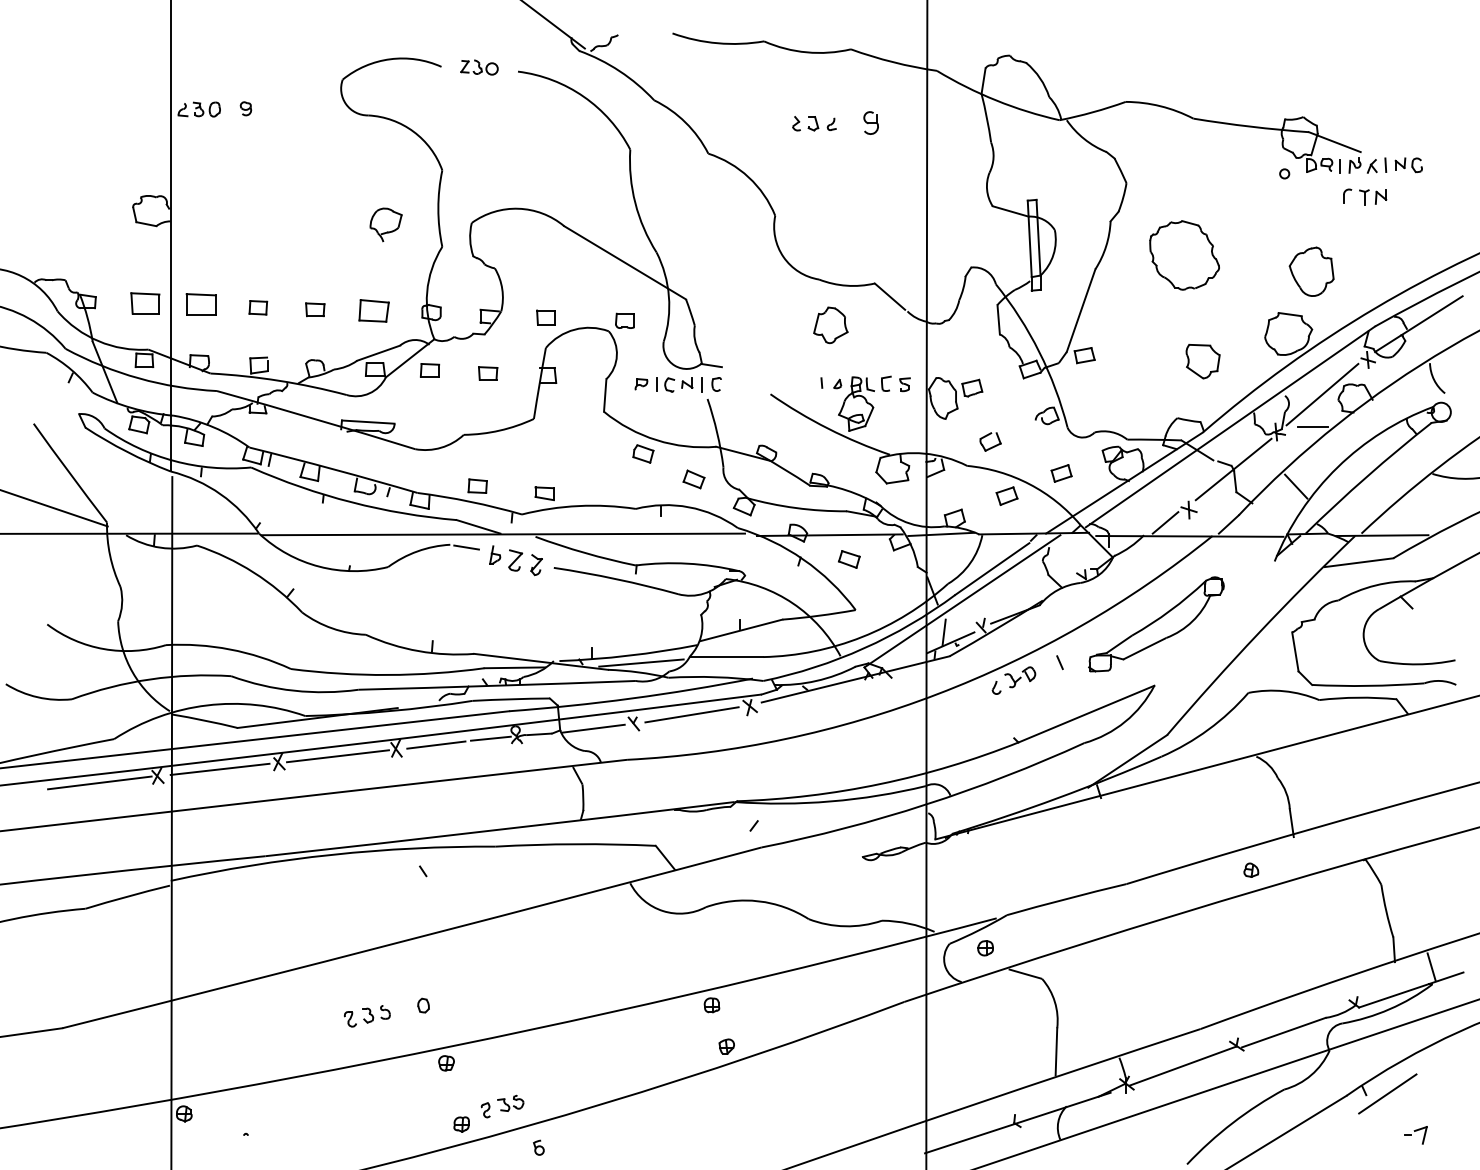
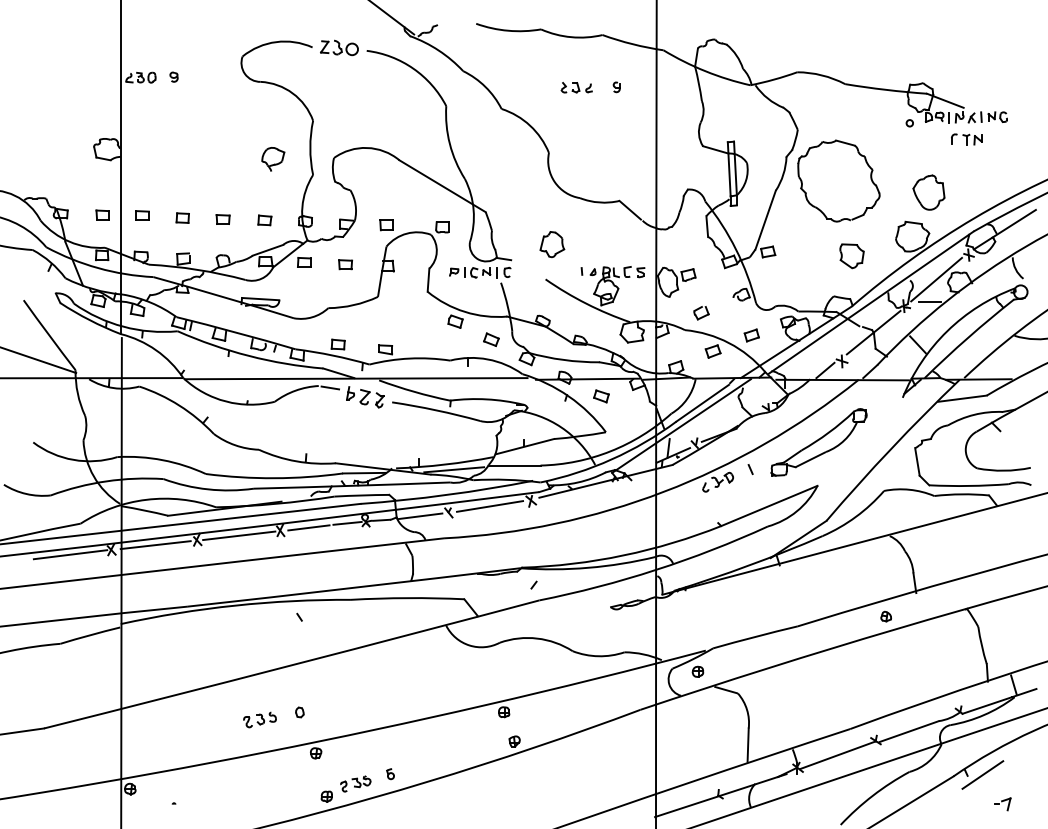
part: (479, 66) -> (339, 47), size x1.43
part: (870, 123) -> (616, 87), size x0.62
part: (1183, 254) -> (838, 180), size x1.67
part: (144, 302) -> (102, 214), size x0.62
part: (201, 304) -> (142, 215), size x0.62
part: (373, 311) -> (264, 220), size x0.62
part: (831, 325) -> (552, 244), moved
part: (538, 1148) -> (390, 774), moved

